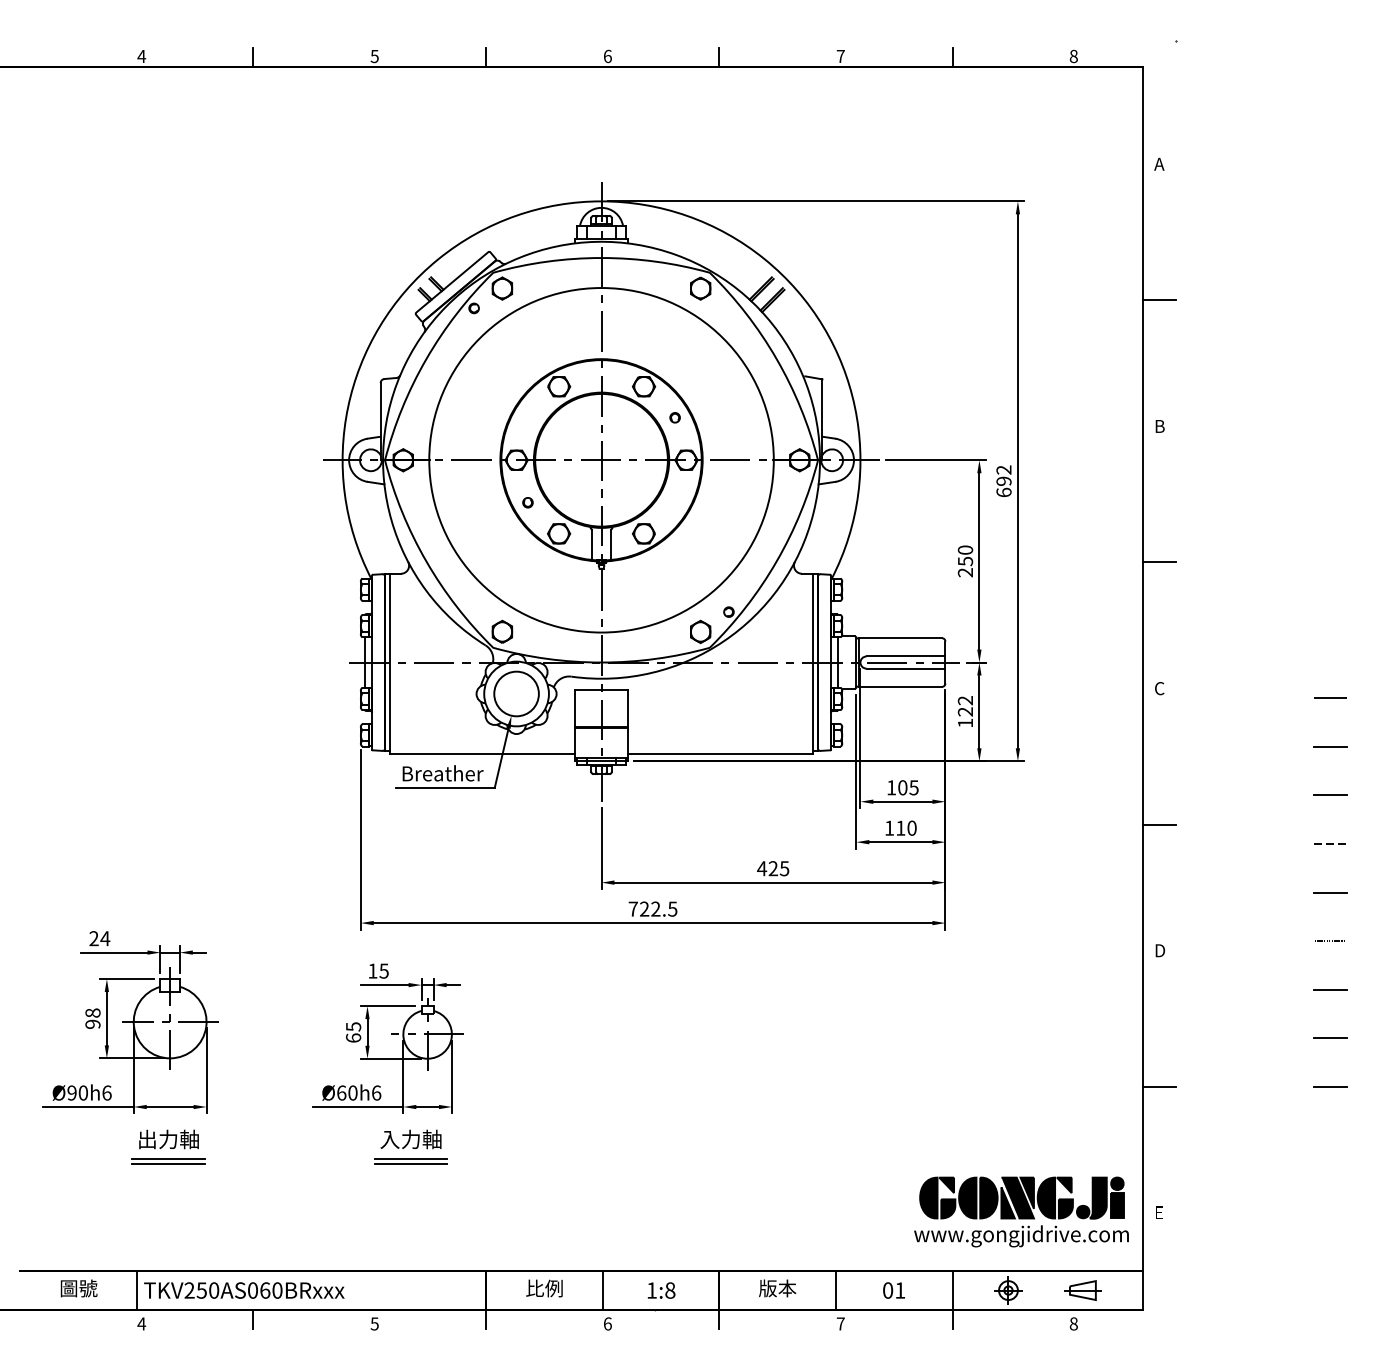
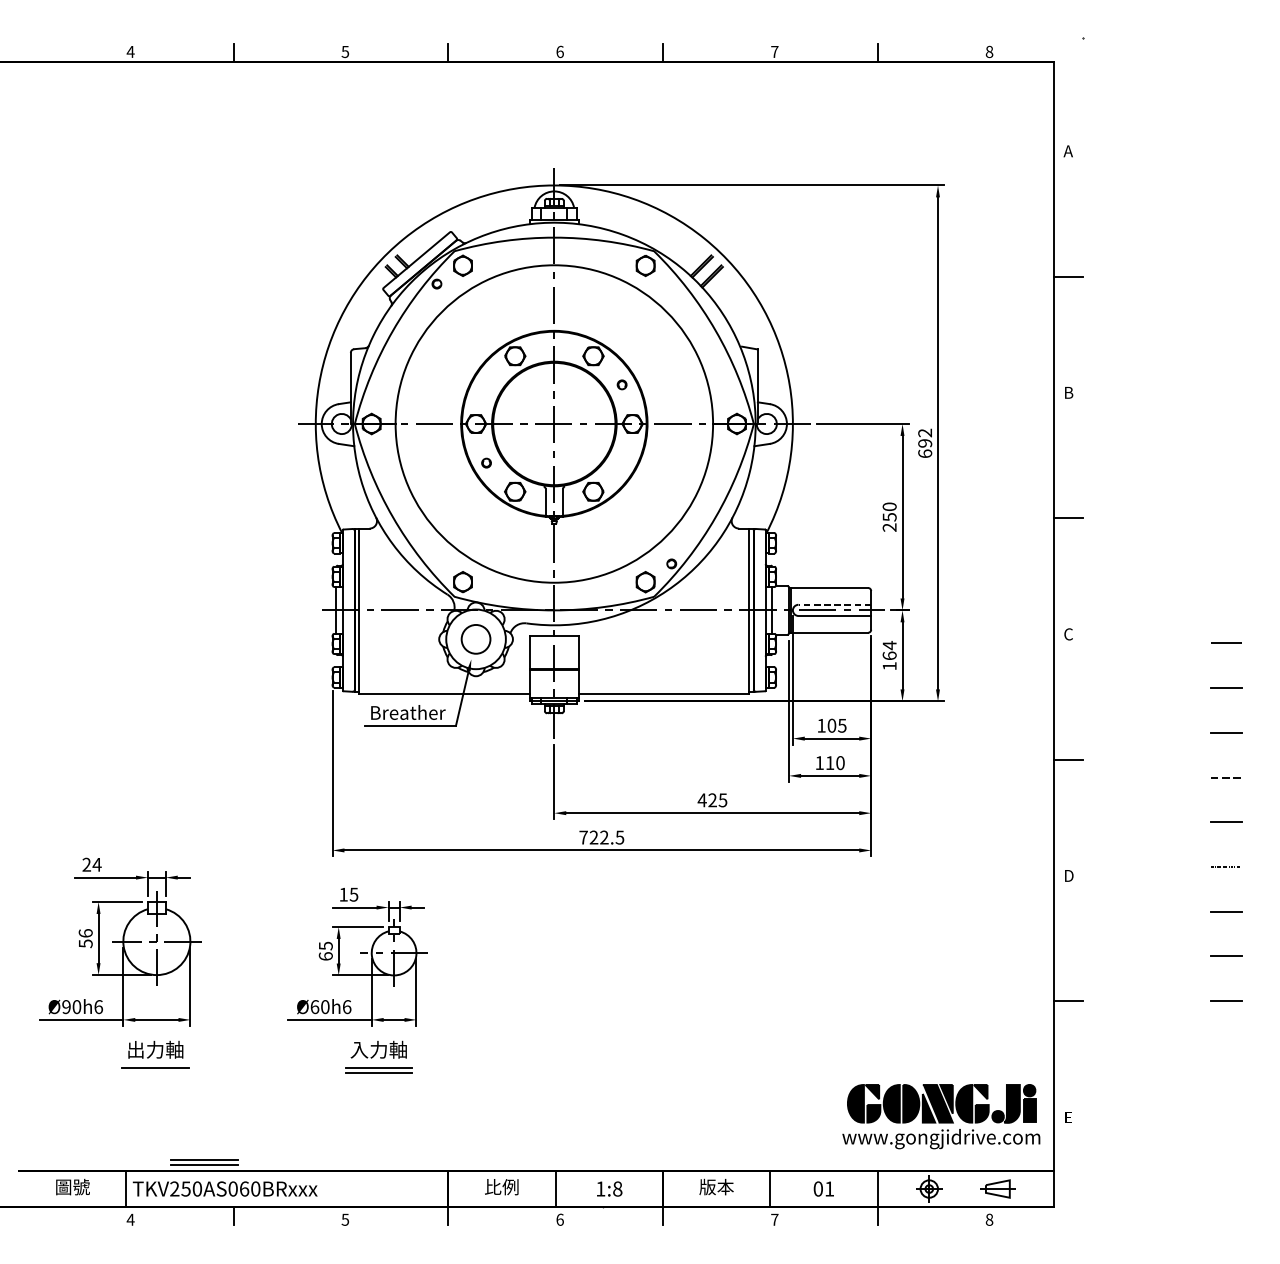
line: (905, 656) -> (834, 604), solid -> dashed
circle: (516, 693) -> (475, 638), size x0.7
text: (965, 705) -> (889, 649), 122 -> 164
text: (92, 1018) -> (85, 938), 98 -> 56
line: (168, 1164) -> (155, 1072), removed
part: (221, 1261) -> (204, 1162), added

